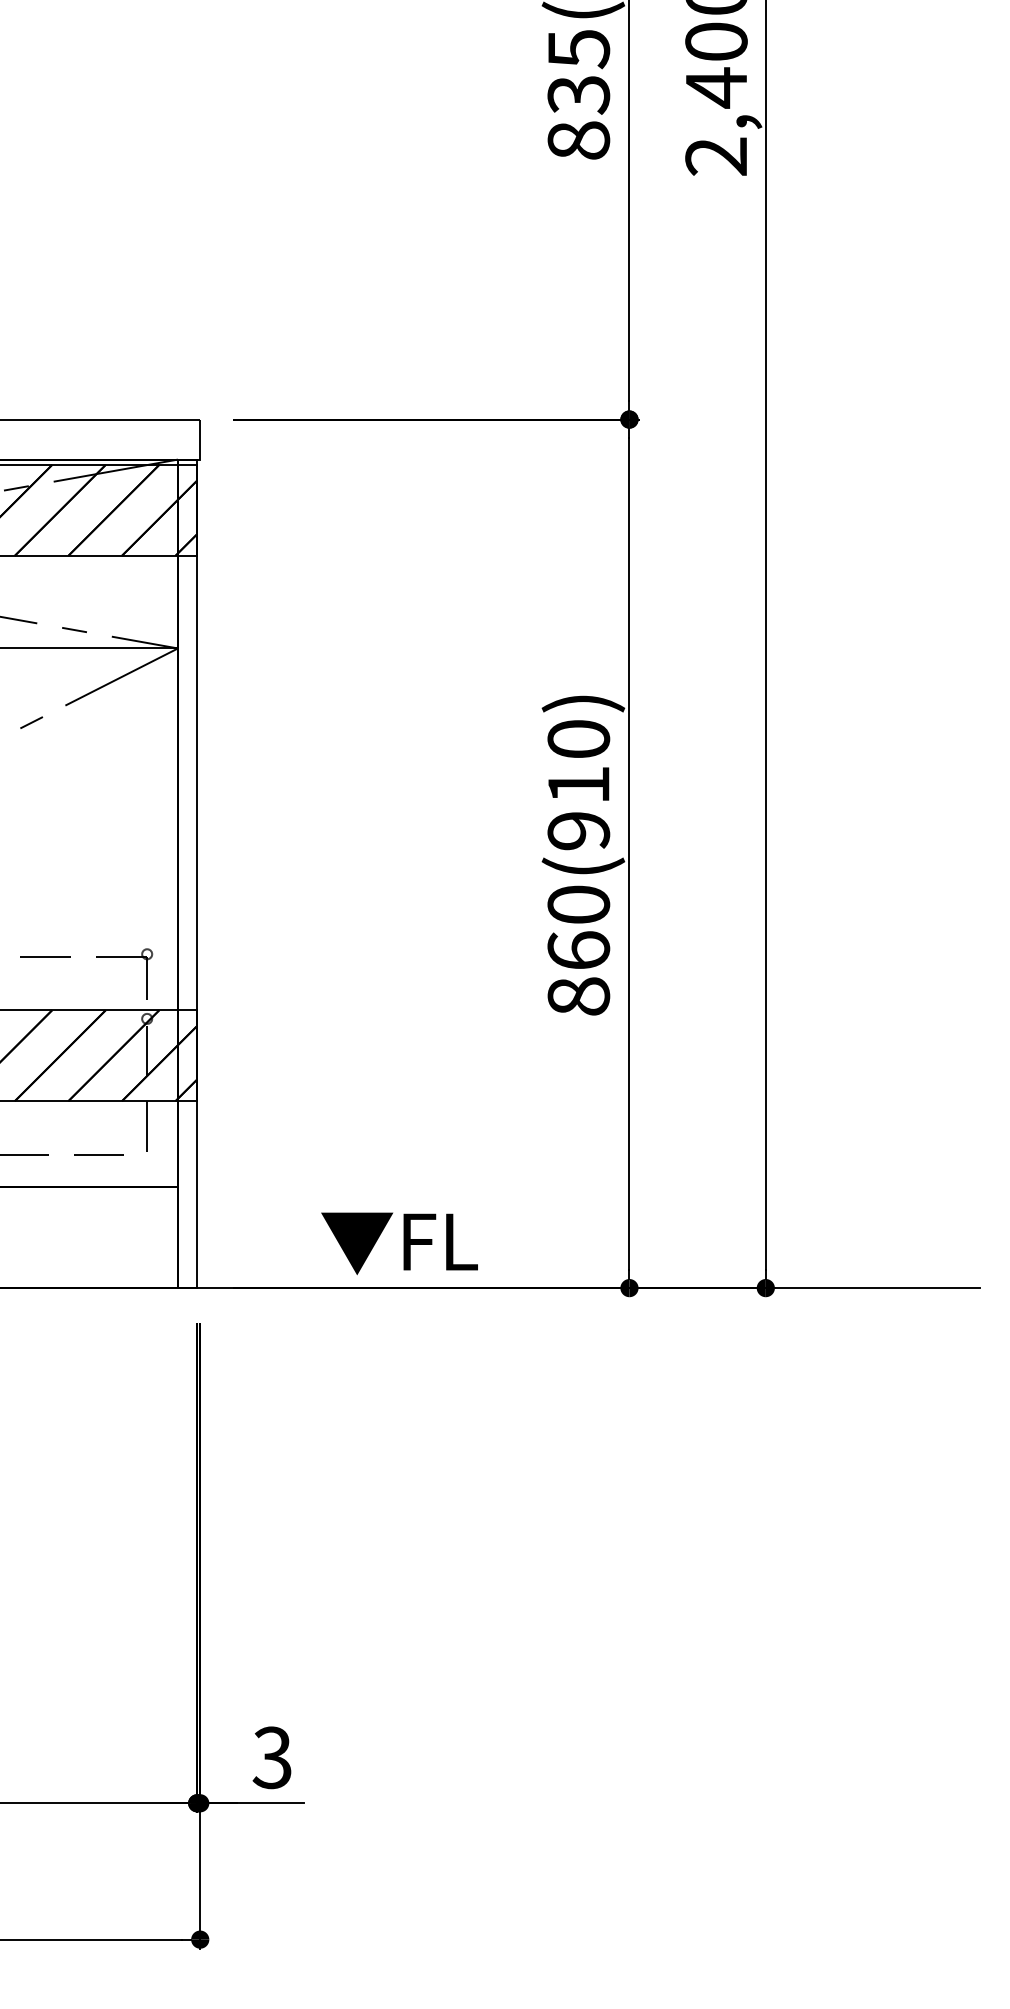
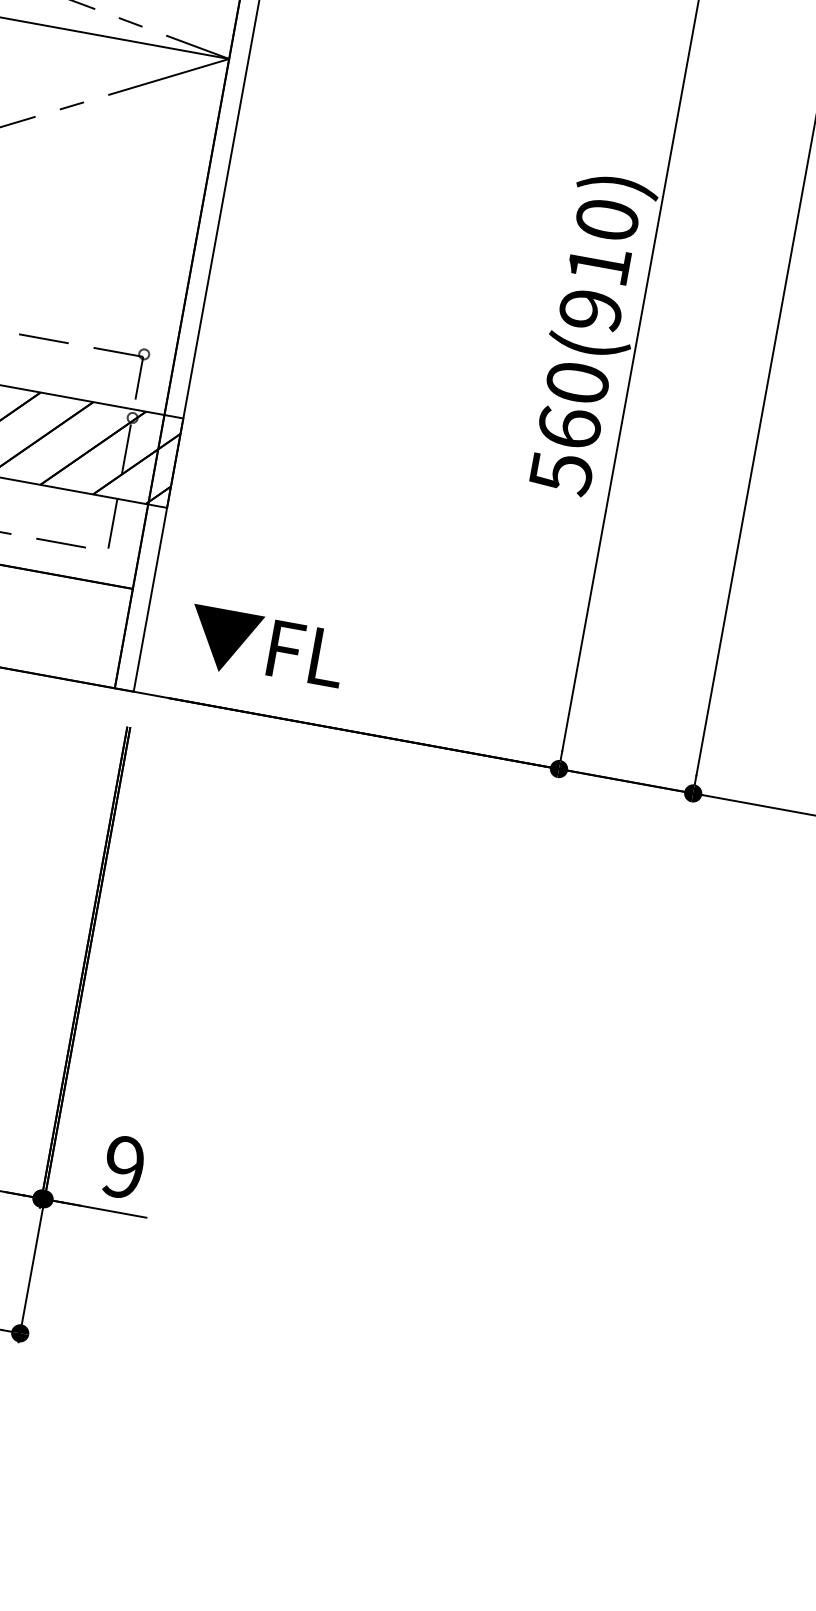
text: (578, 996) -> (561, 473), 860(910) -> 560(910)
text: (399, 1243) -> (265, 648), moved
text: (271, 1757) -> (122, 1166), 3 -> 9

